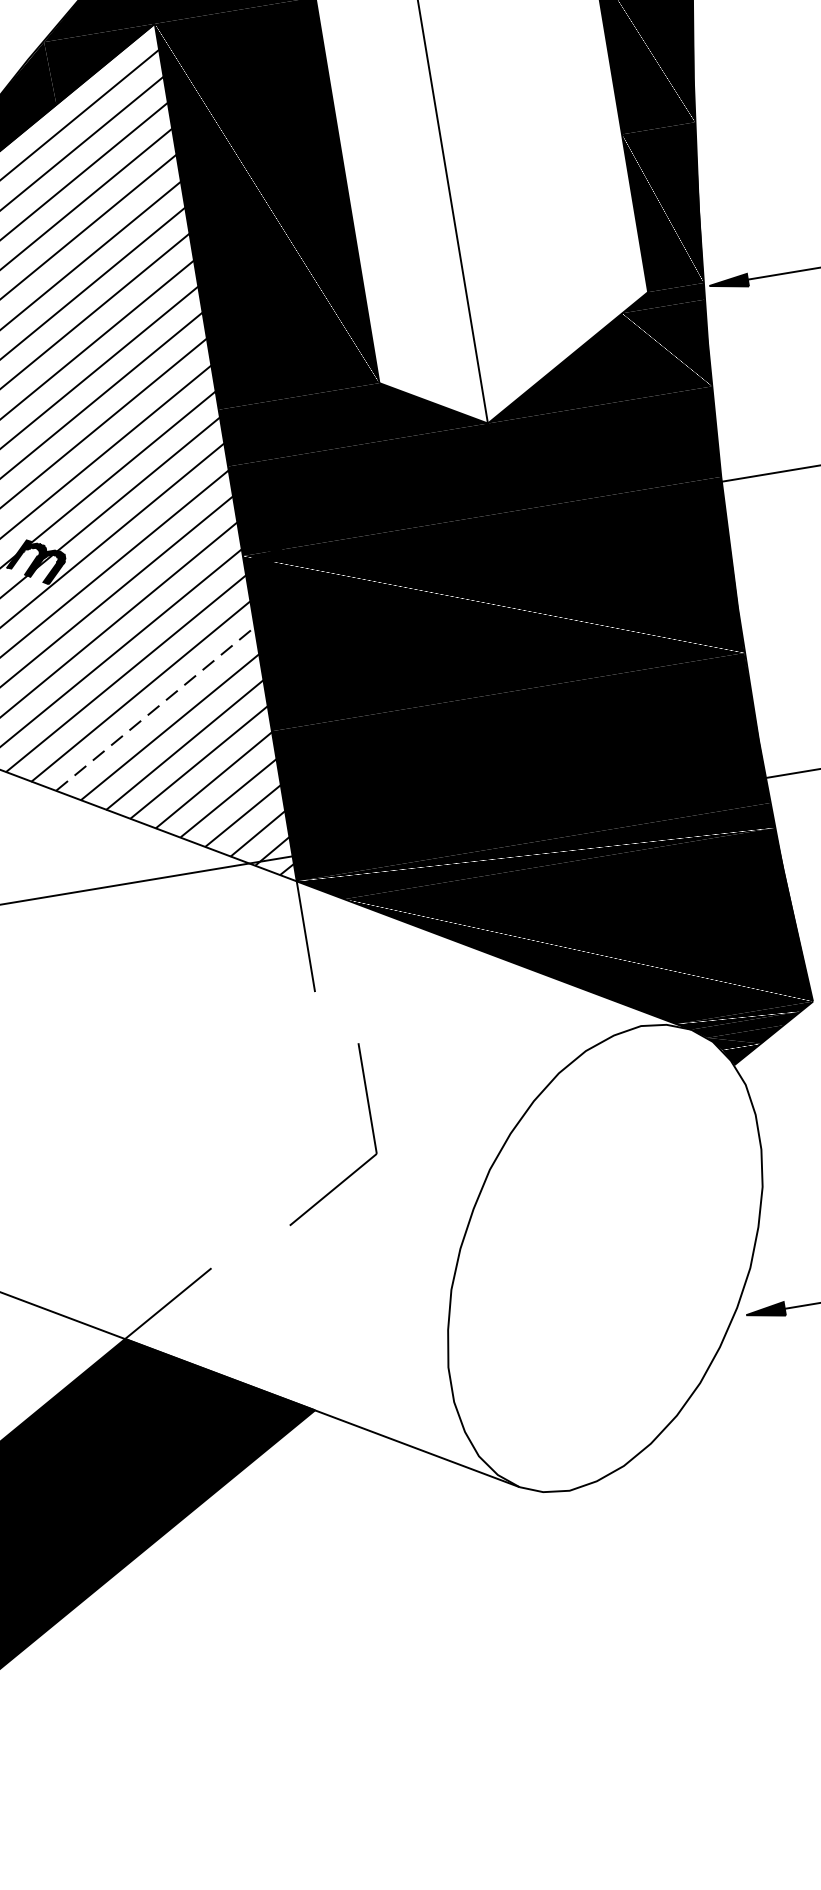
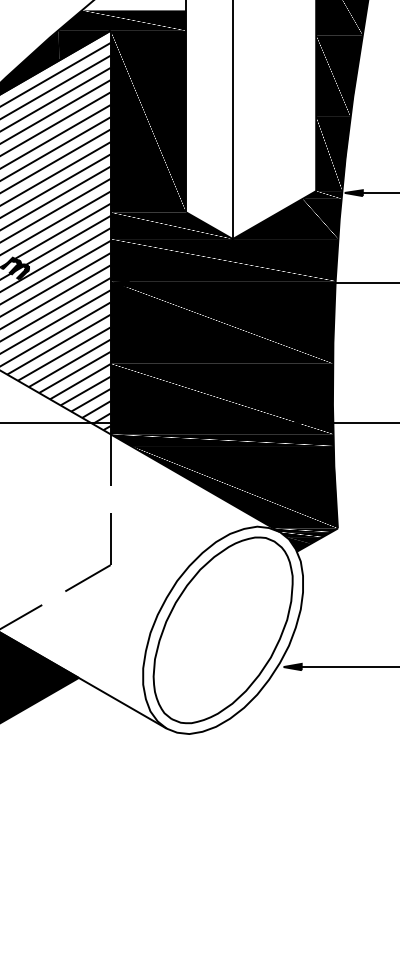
line: (154, 708) -> (58, 344), dashed -> solid
part: (356, 1166) -> (100, 569), moved
part: (603, 1258) -> (222, 630), added

